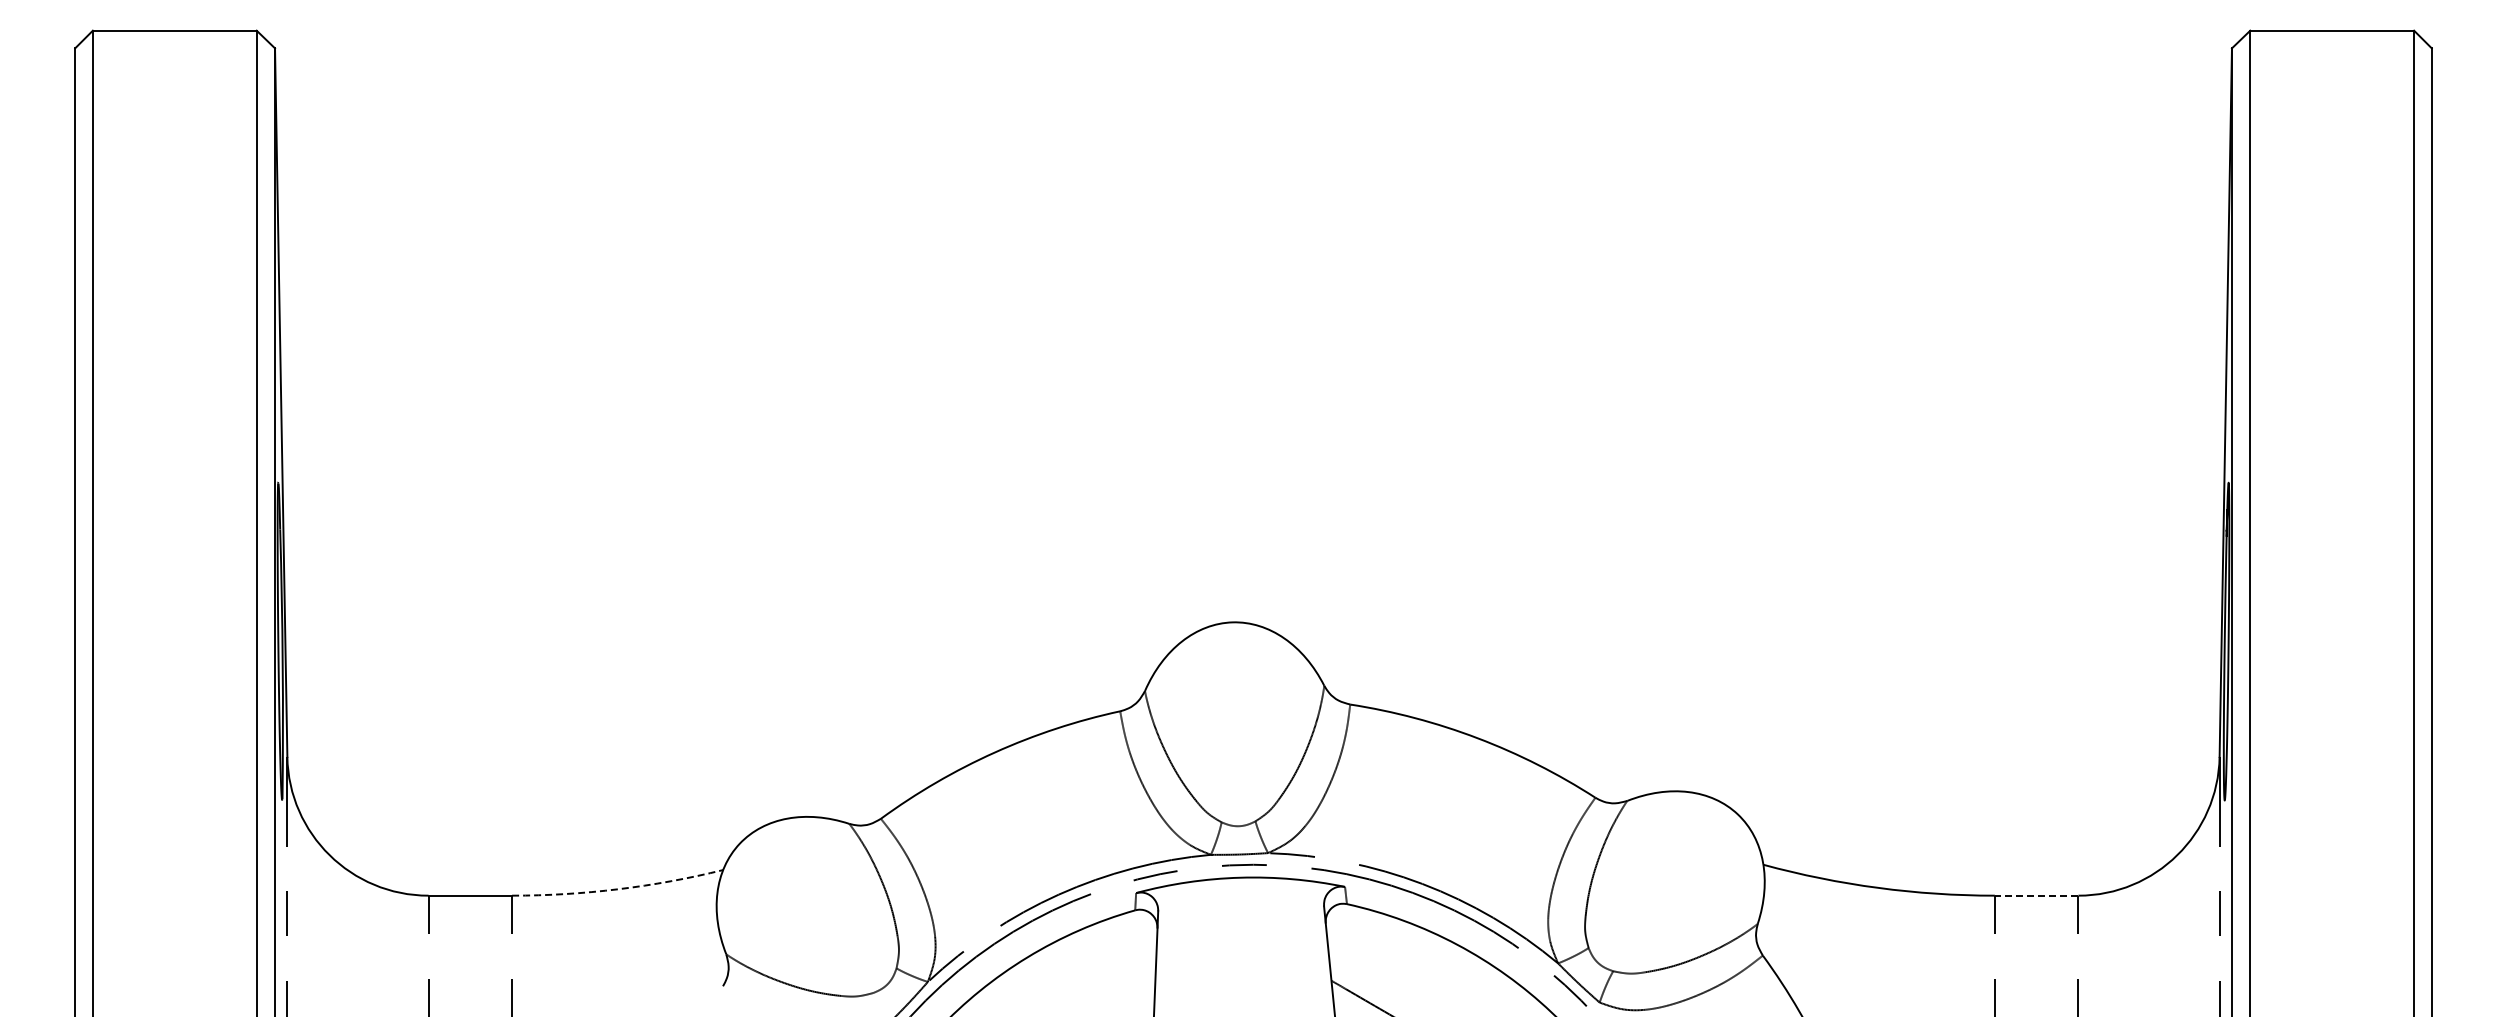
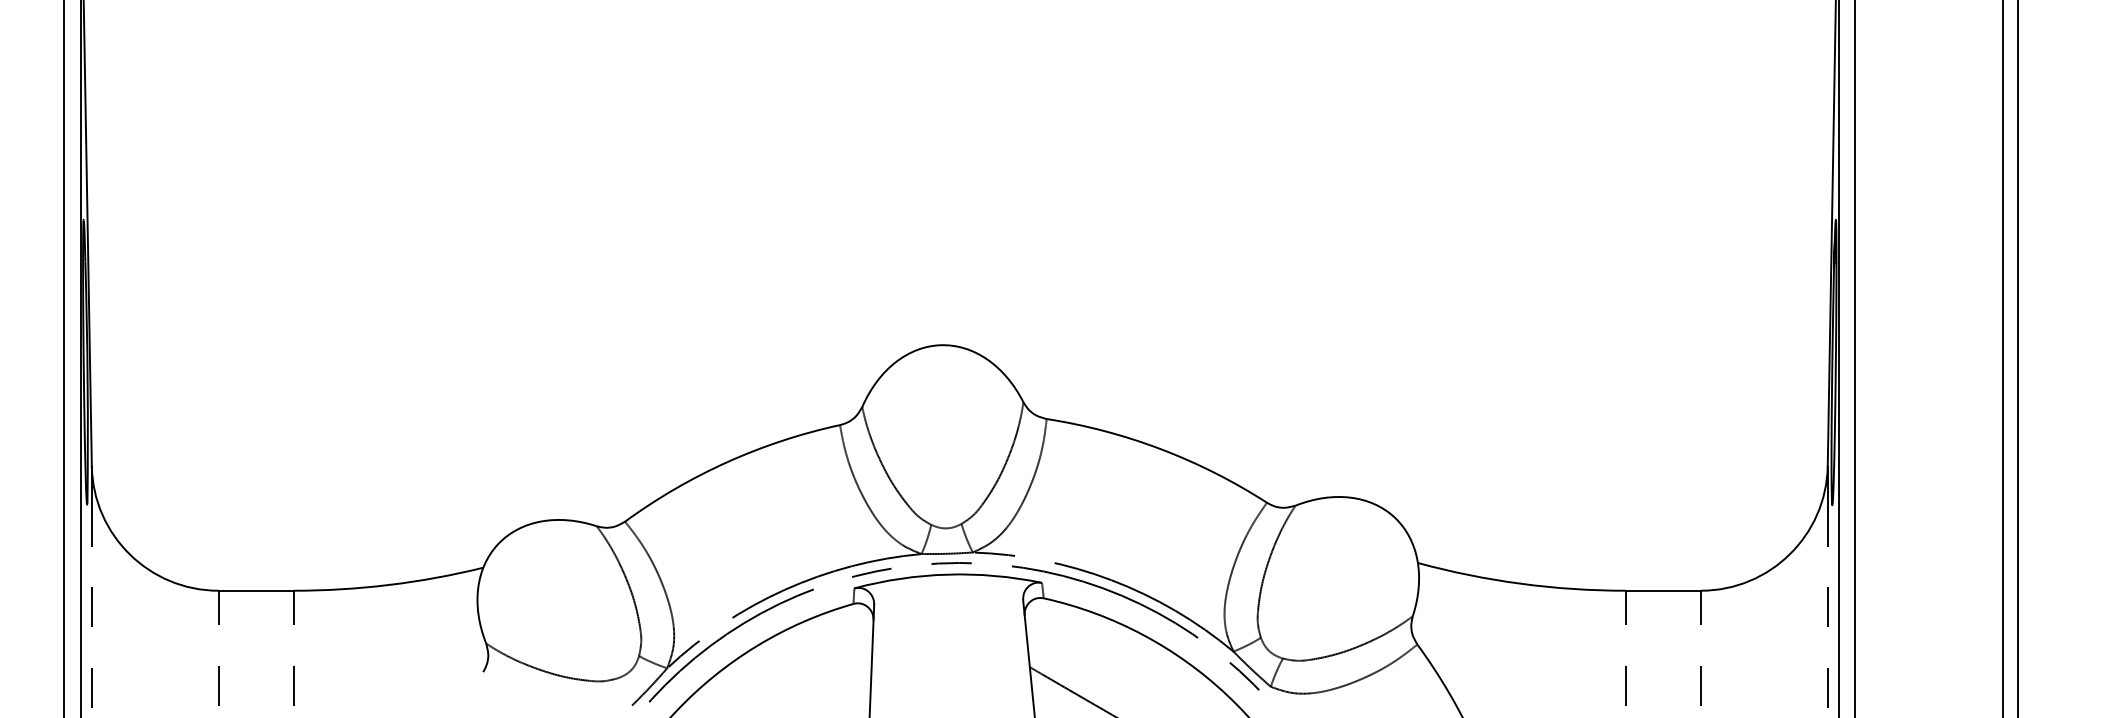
arc: (618, 889) -> (389, 585), dashed -> solid
line: (2036, 895) -> (1663, 590), dashed -> solid

